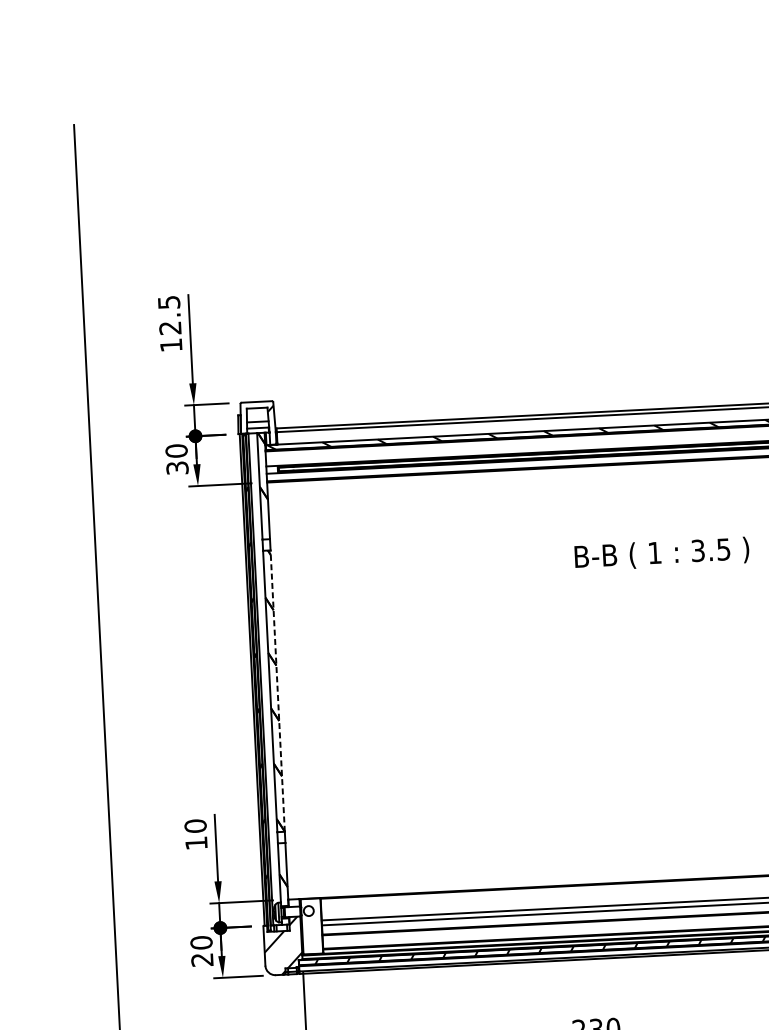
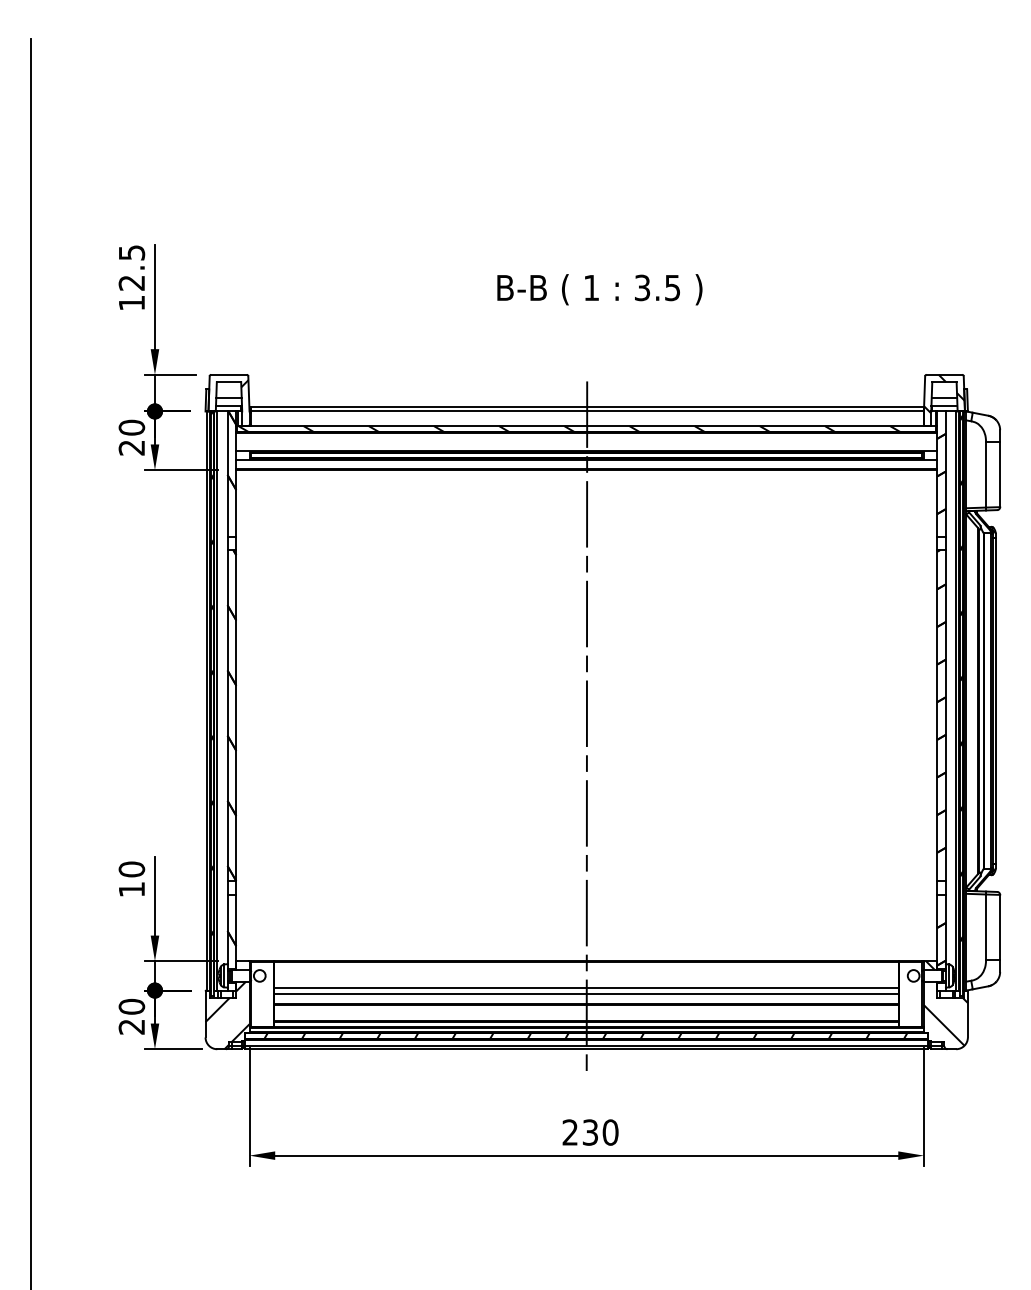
text: (177, 467) -> (131, 447), 30 -> 20
text: (661, 553) -> (599, 289), moved
line: (575, 686) -> (586, 727), added
line: (277, 690) -> (236, 715), dashed -> solid

